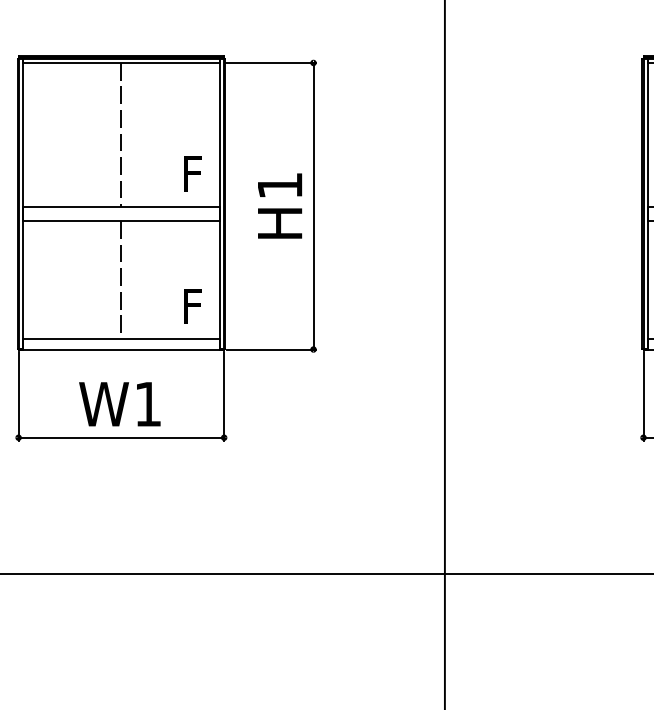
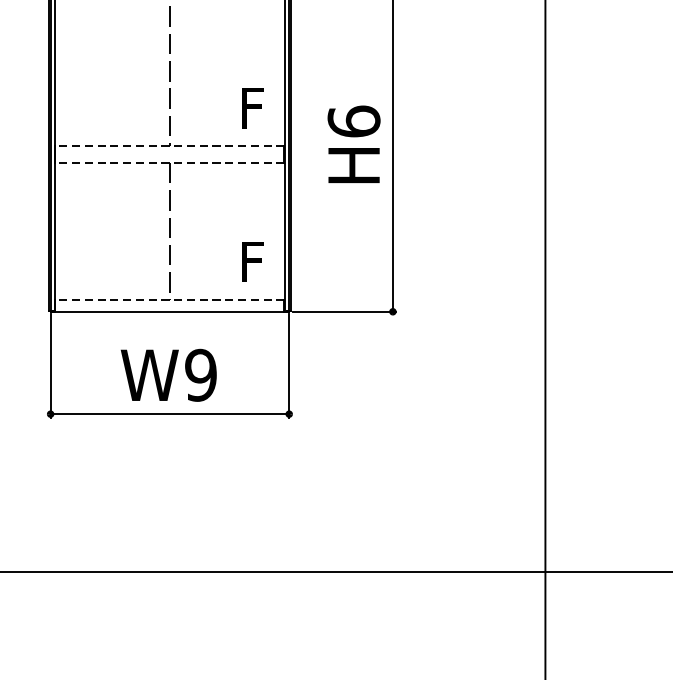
text: (279, 185) -> (353, 121), H1 -> H6
line: (121, 206) -> (170, 145), solid -> dashed
line: (121, 221) -> (170, 163), solid -> dashed
line: (121, 339) -> (170, 300), solid -> dashed
text: (147, 404) -> (200, 375), W1 -> W9

